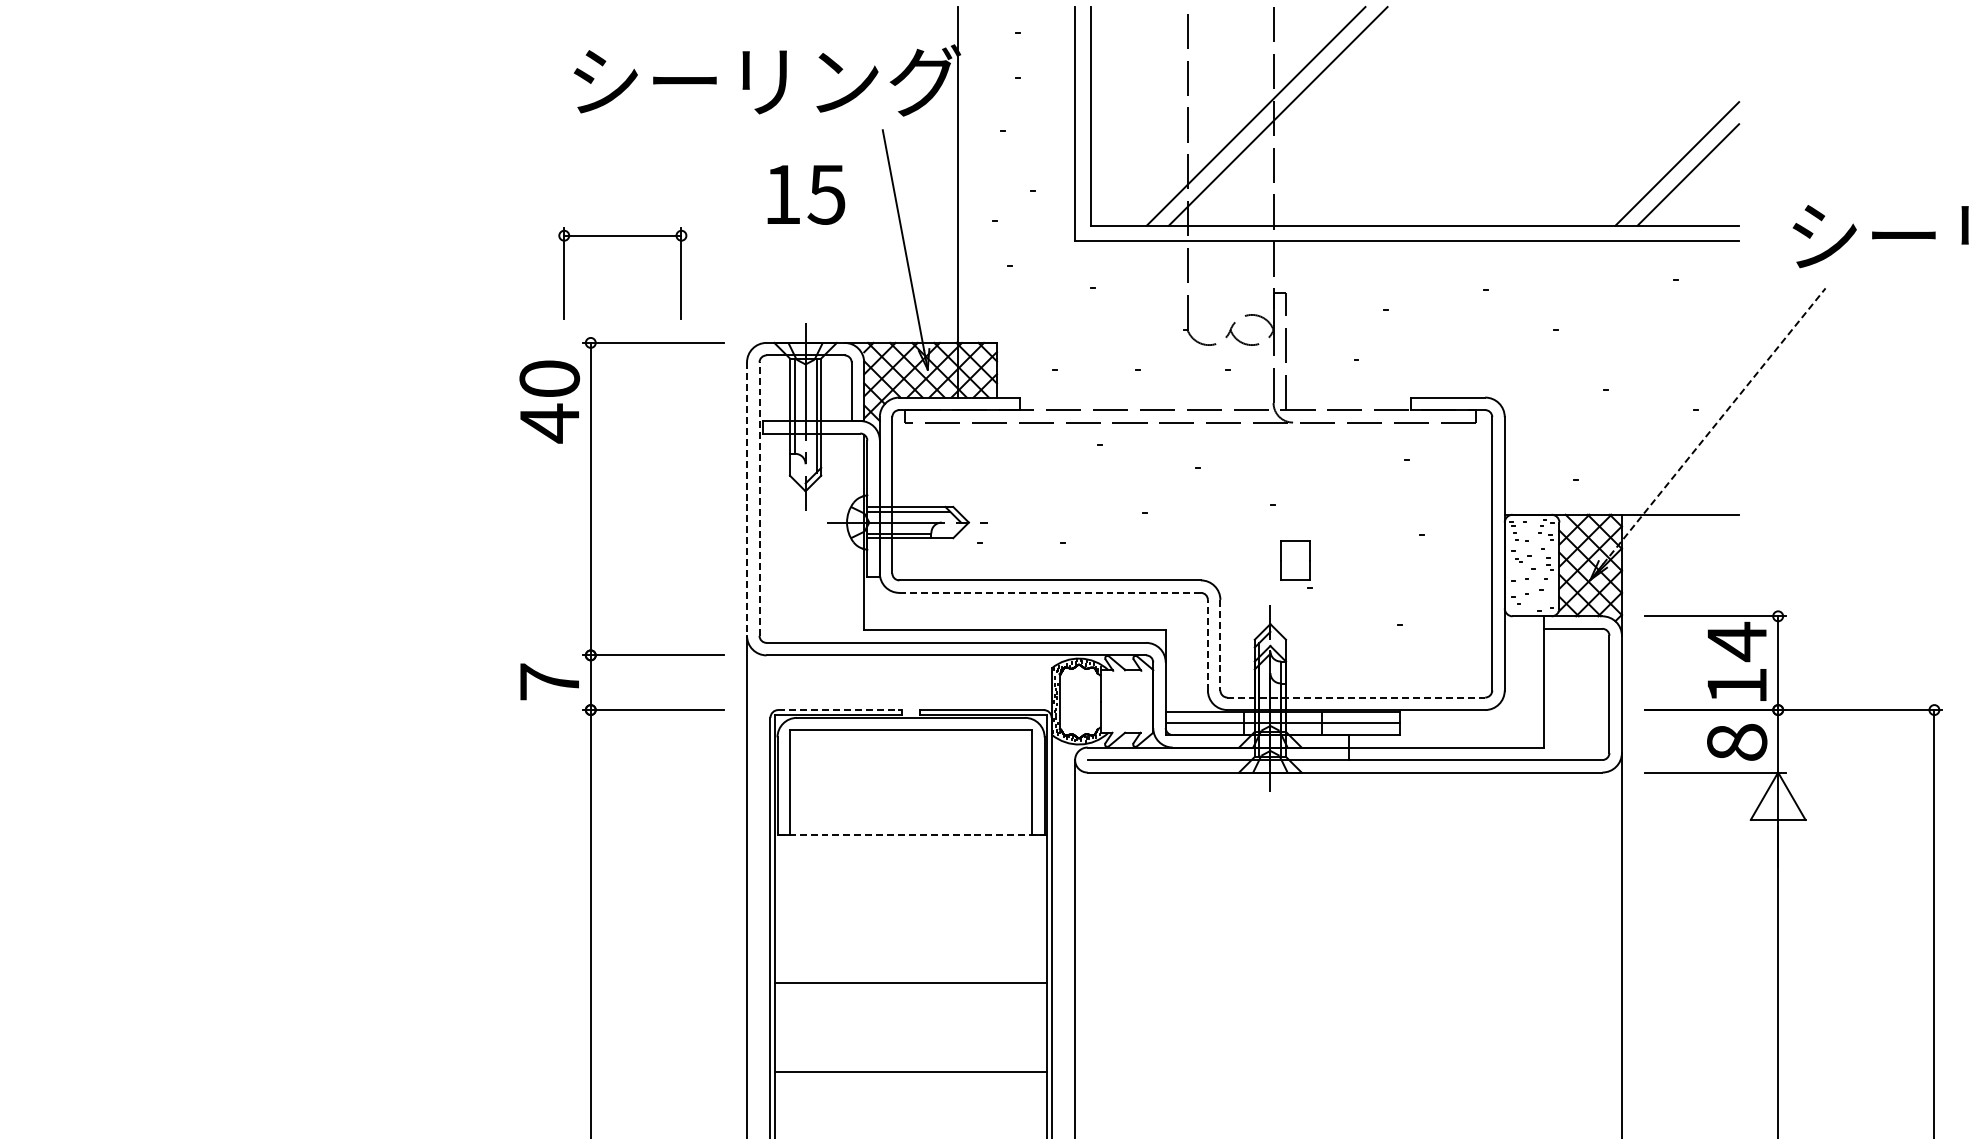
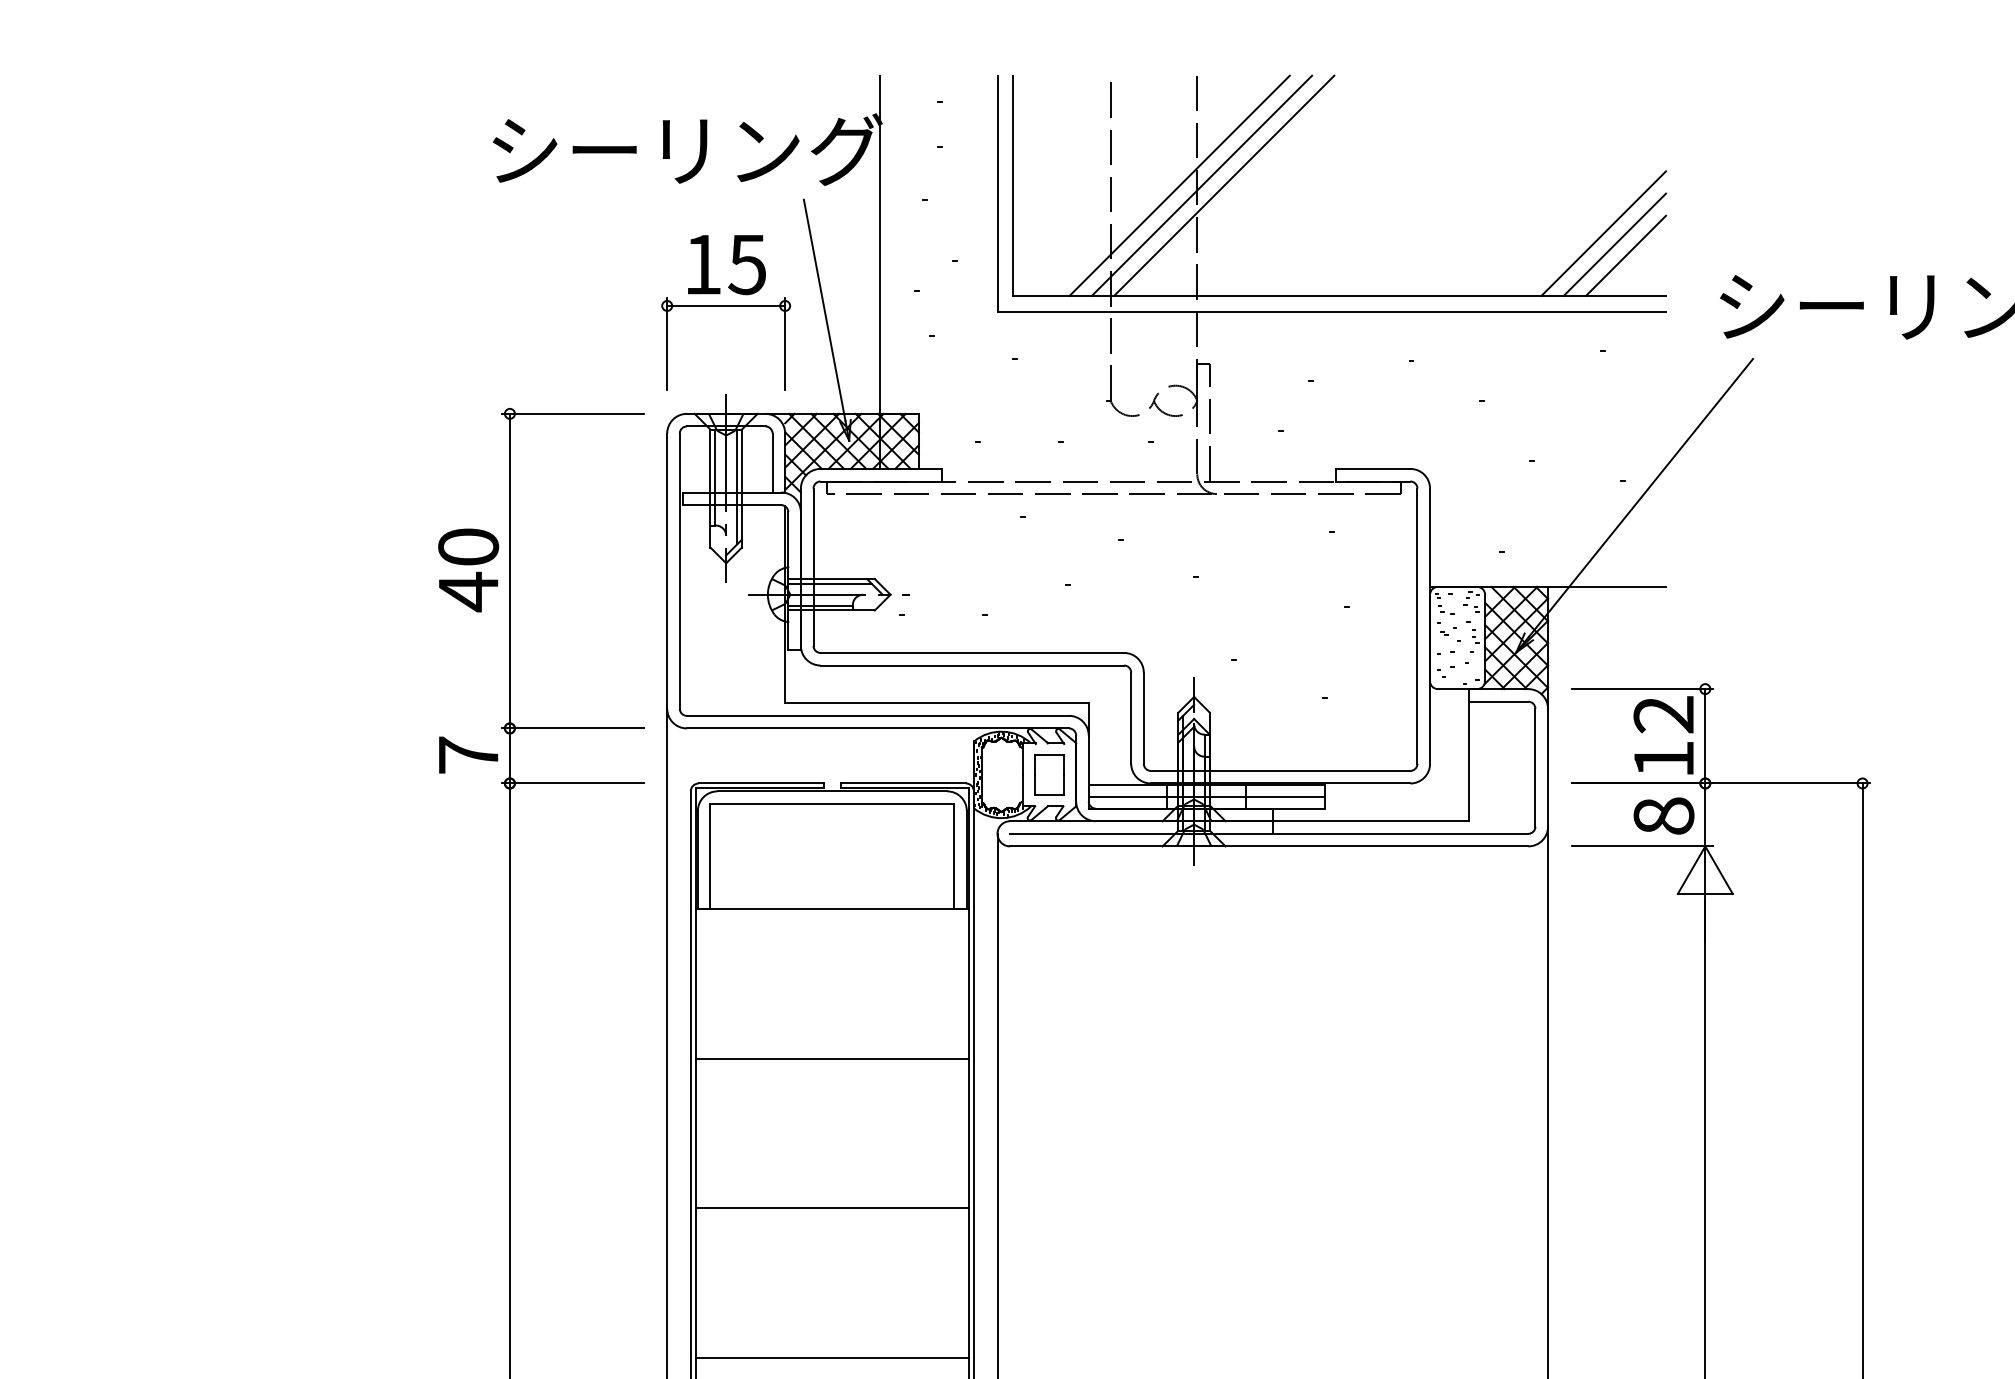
line: (1300, 116) -> (1224, 185), added
line: (1698, 185) -> (1625, 255), added
part: (623, 236) -> (726, 306), moved
text: (549, 402) -> (468, 570), moved
line: (1713, 425) -> (1640, 497), dashed -> solid
line: (747, 499) -> (667, 571), dashed -> solid
line: (759, 499) -> (679, 571), dashed -> solid
part: (1295, 560) -> (1049, 774), moved
line: (1050, 592) -> (972, 665), dashed -> solid
text: (1736, 641) -> (1663, 714), 14 -> 12
line: (1208, 645) -> (1131, 718), dashed -> solid
line: (1220, 645) -> (1143, 718), dashed -> solid
line: (1356, 697) -> (1280, 770), dashed -> solid
line: (840, 710) -> (761, 783), dashed -> solid
line: (911, 835) -> (832, 909), dashed -> solid
line: (911, 1072) -> (832, 1208), moved

